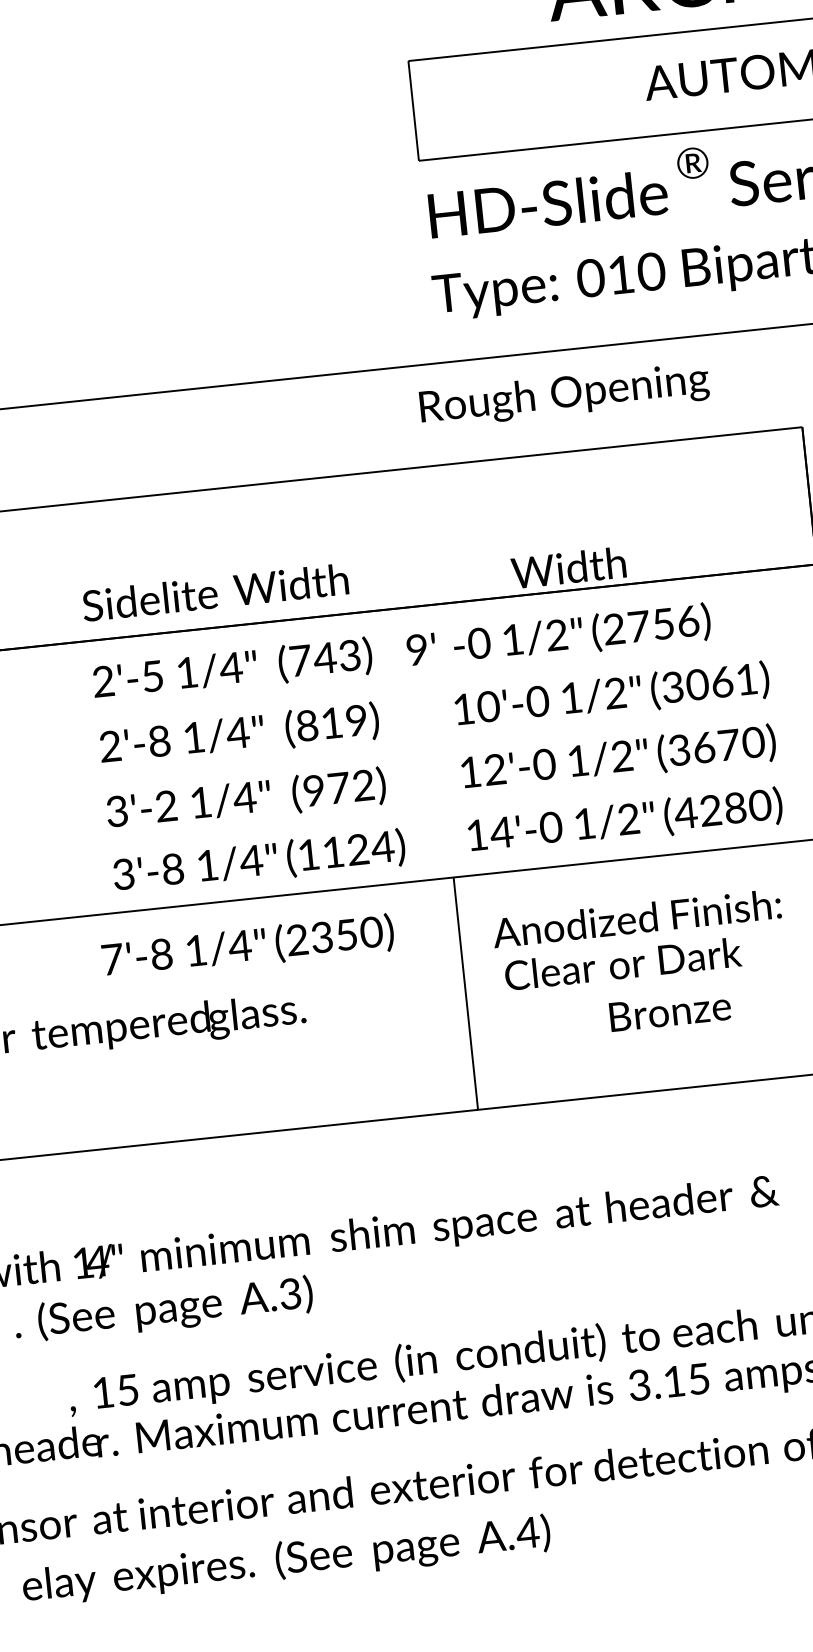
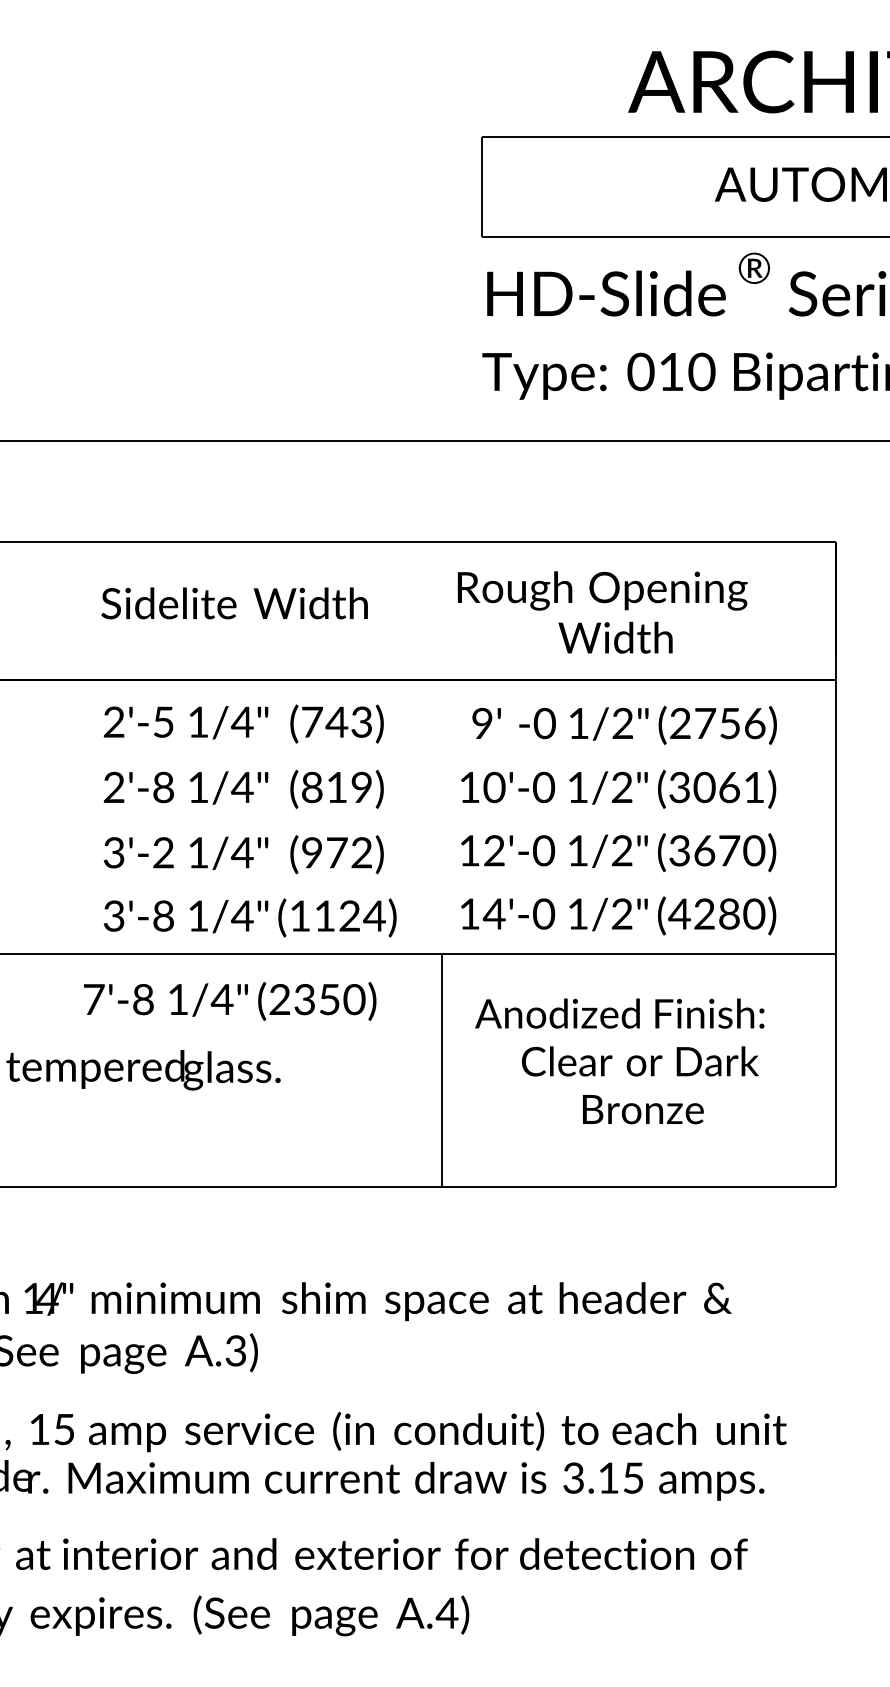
text: (564, 395) -> (602, 590), moved
text: (568, 567) -> (615, 637), moved
text: (215, 592) -> (234, 603), moved
text: (558, 635) -> (624, 724), moved
text: (623, 964) -> (640, 1061), moved

